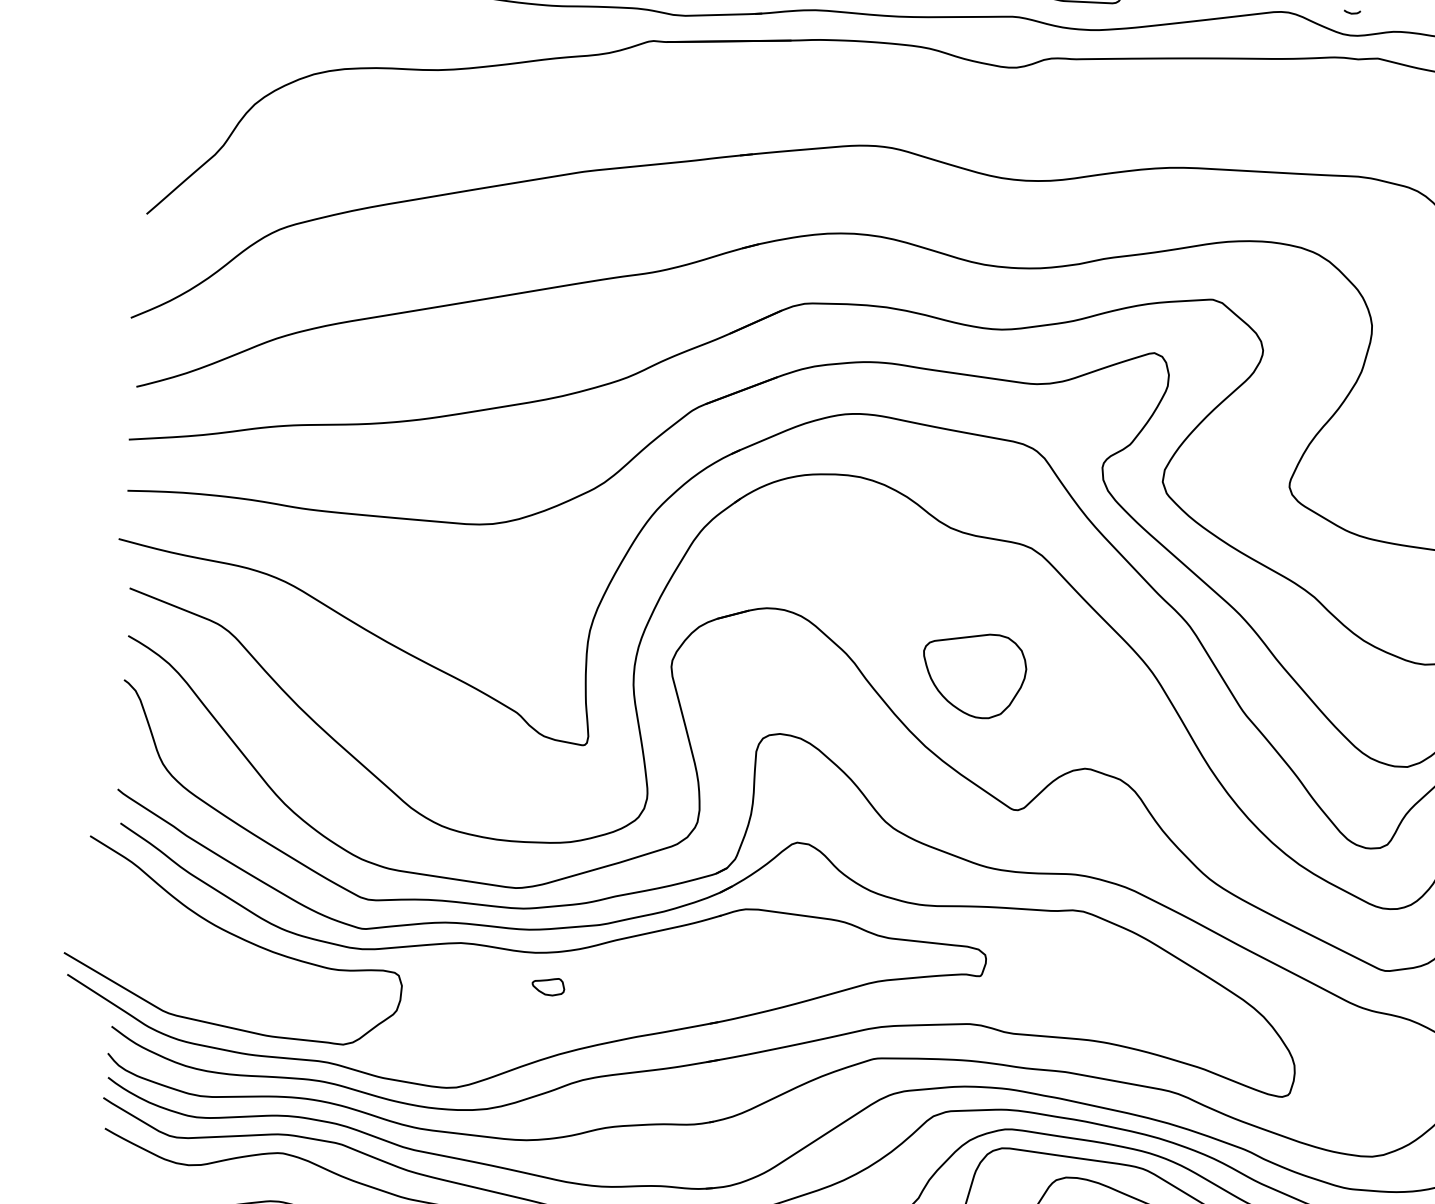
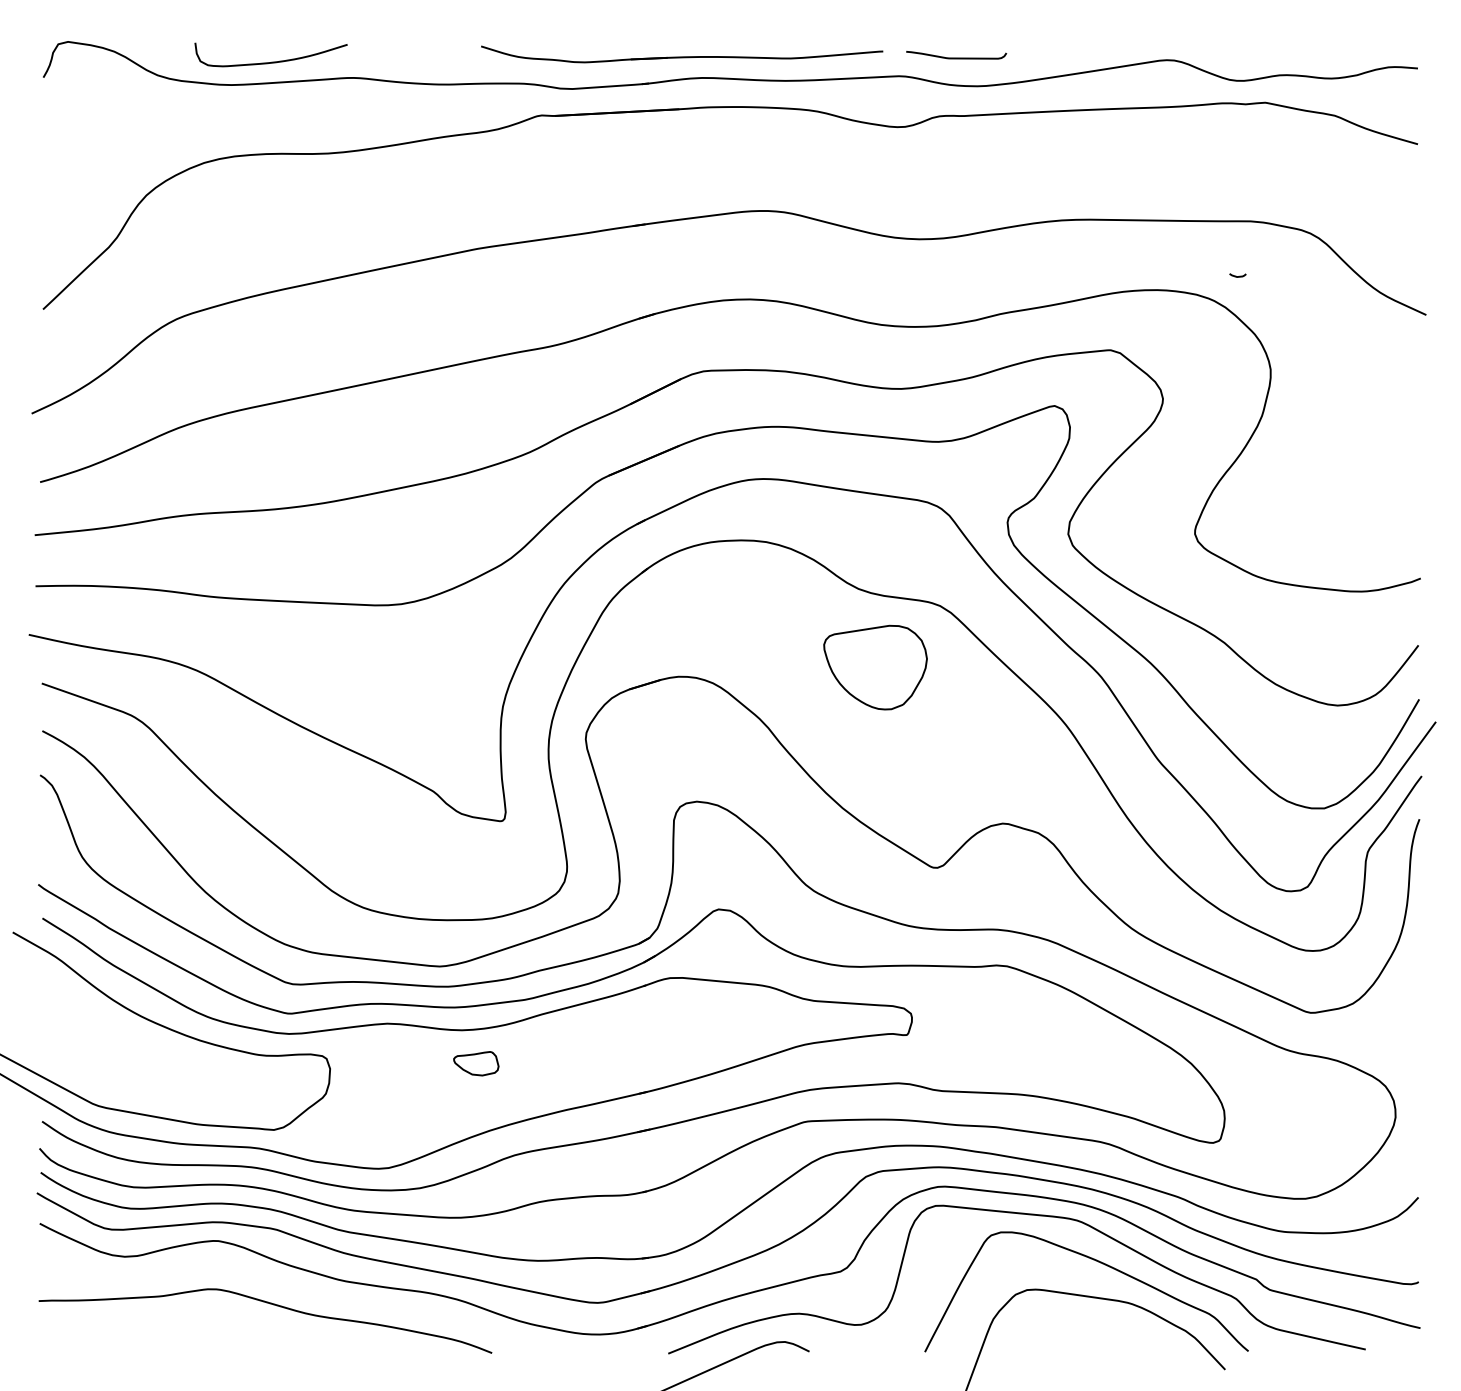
curve: (1350, 12) -> (1236, 275), moved
part: (974, 675) -> (875, 667), moved
part: (548, 986) -> (476, 1063), size x1.4

